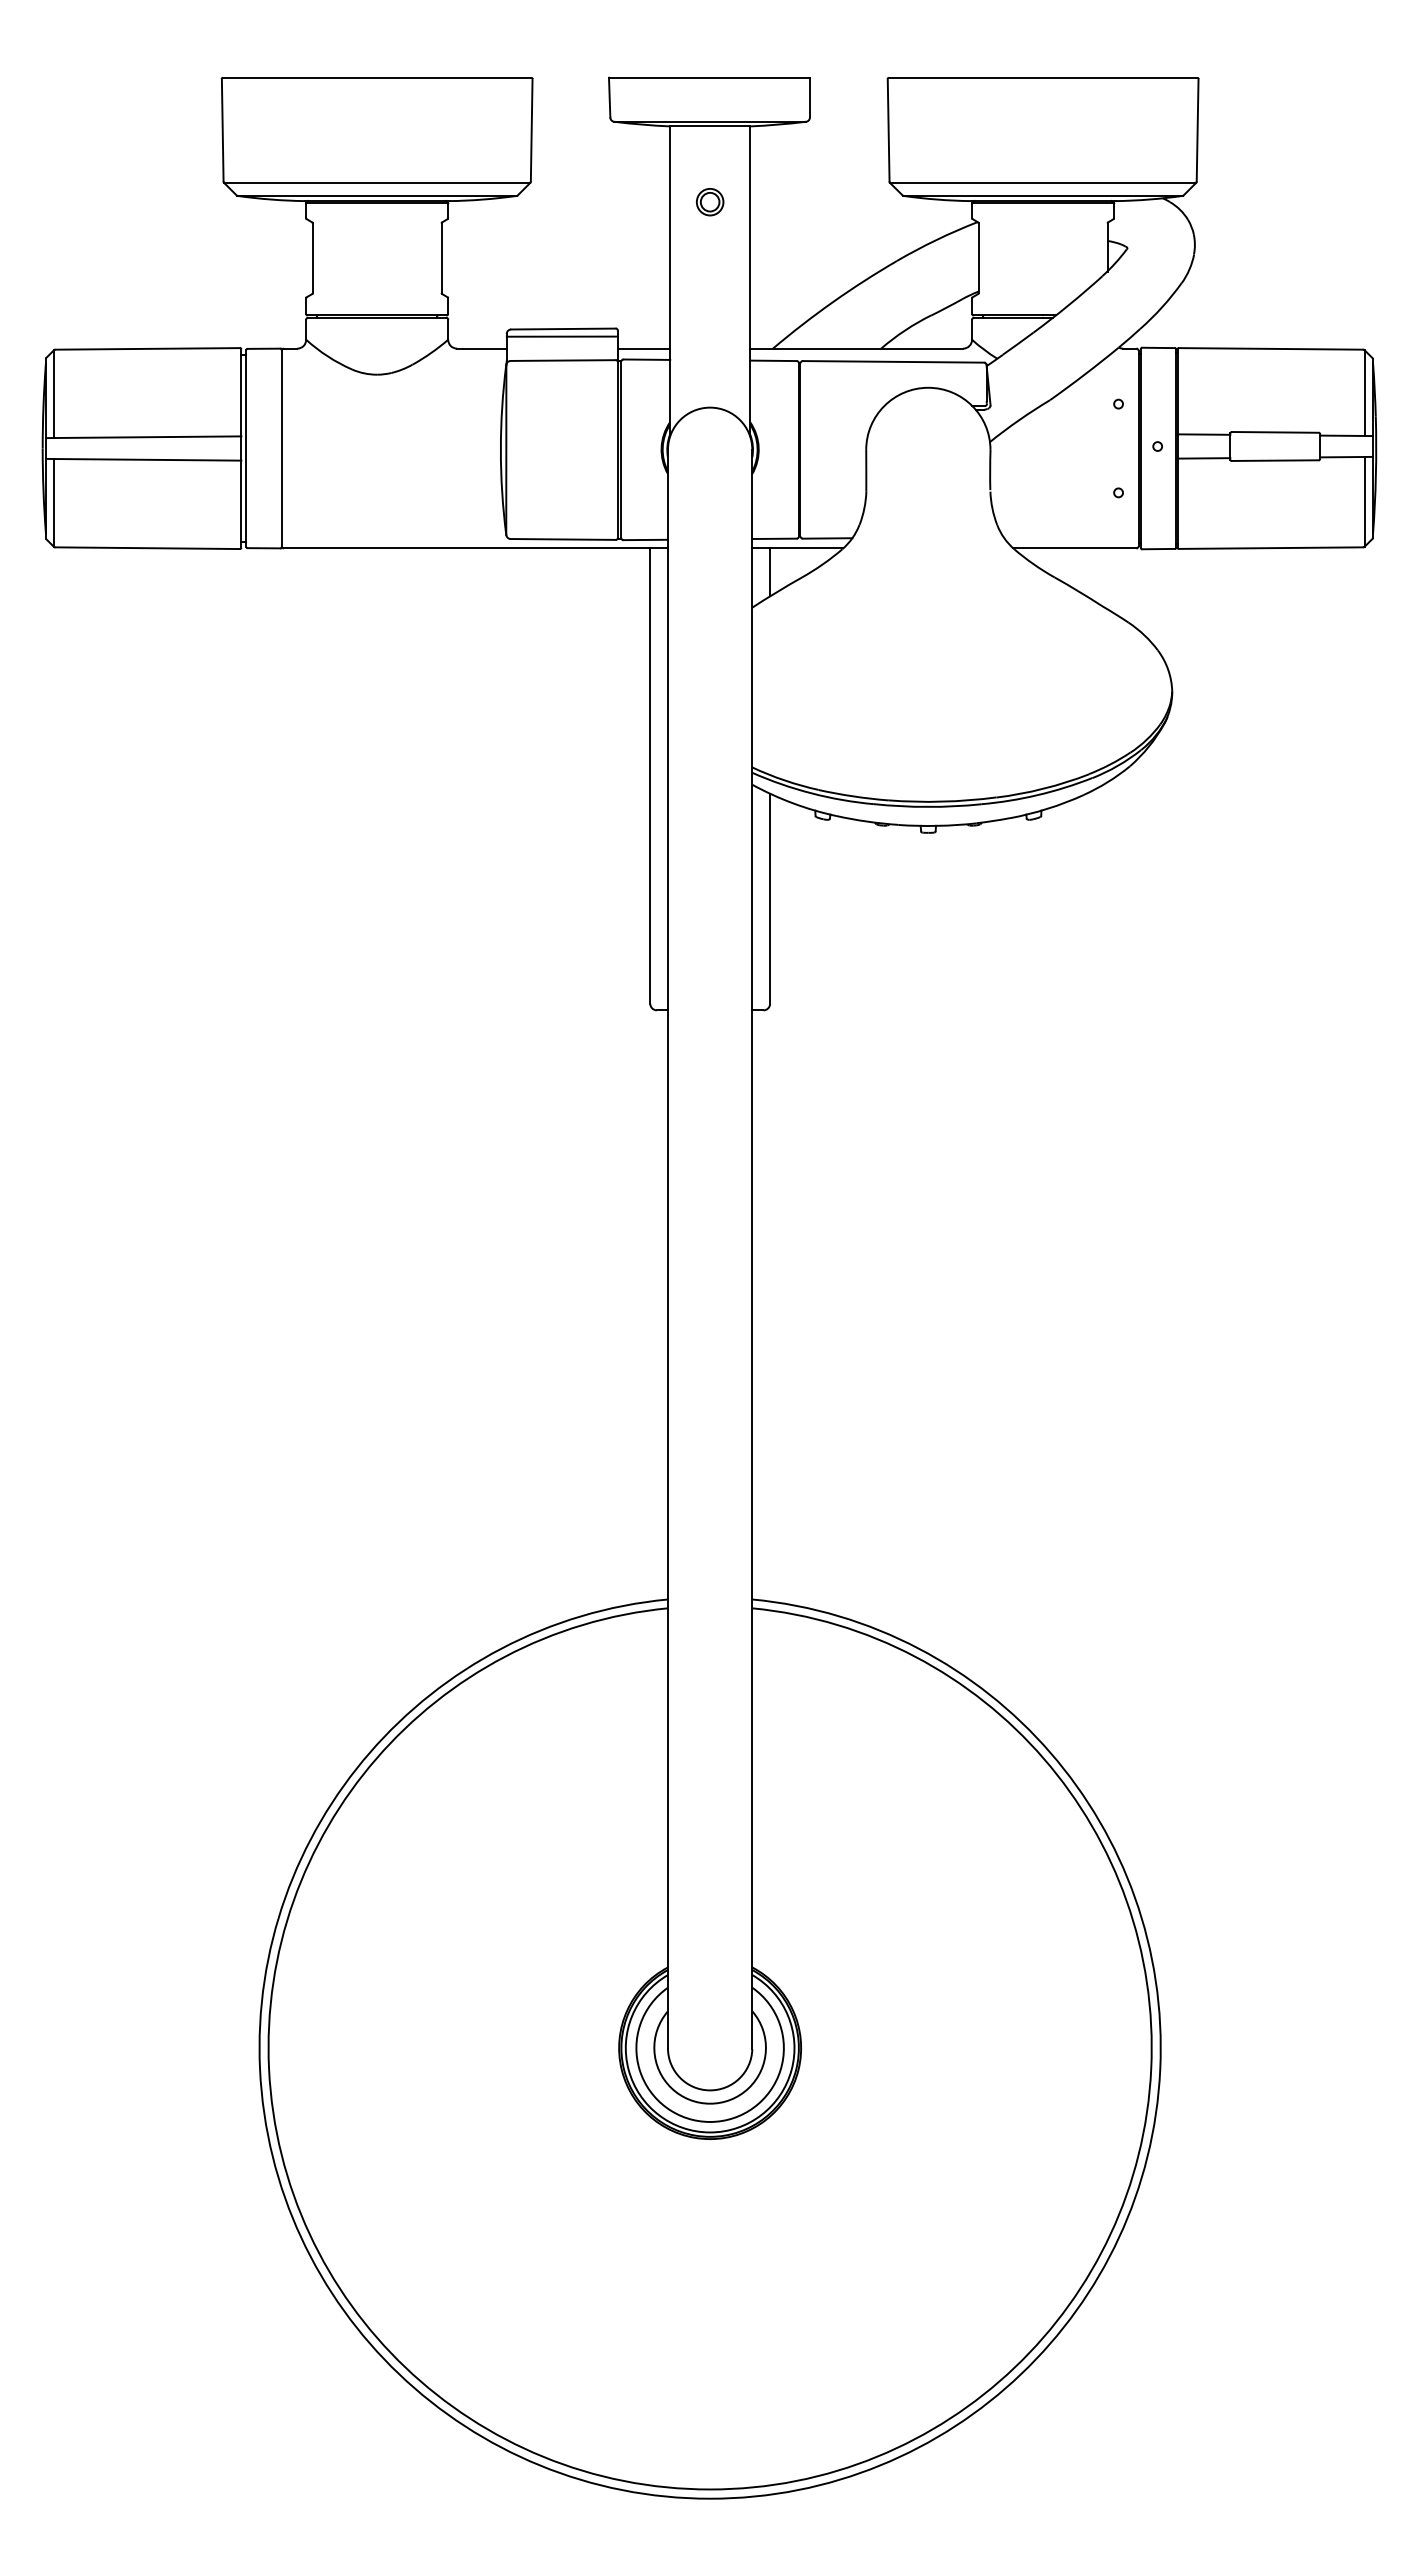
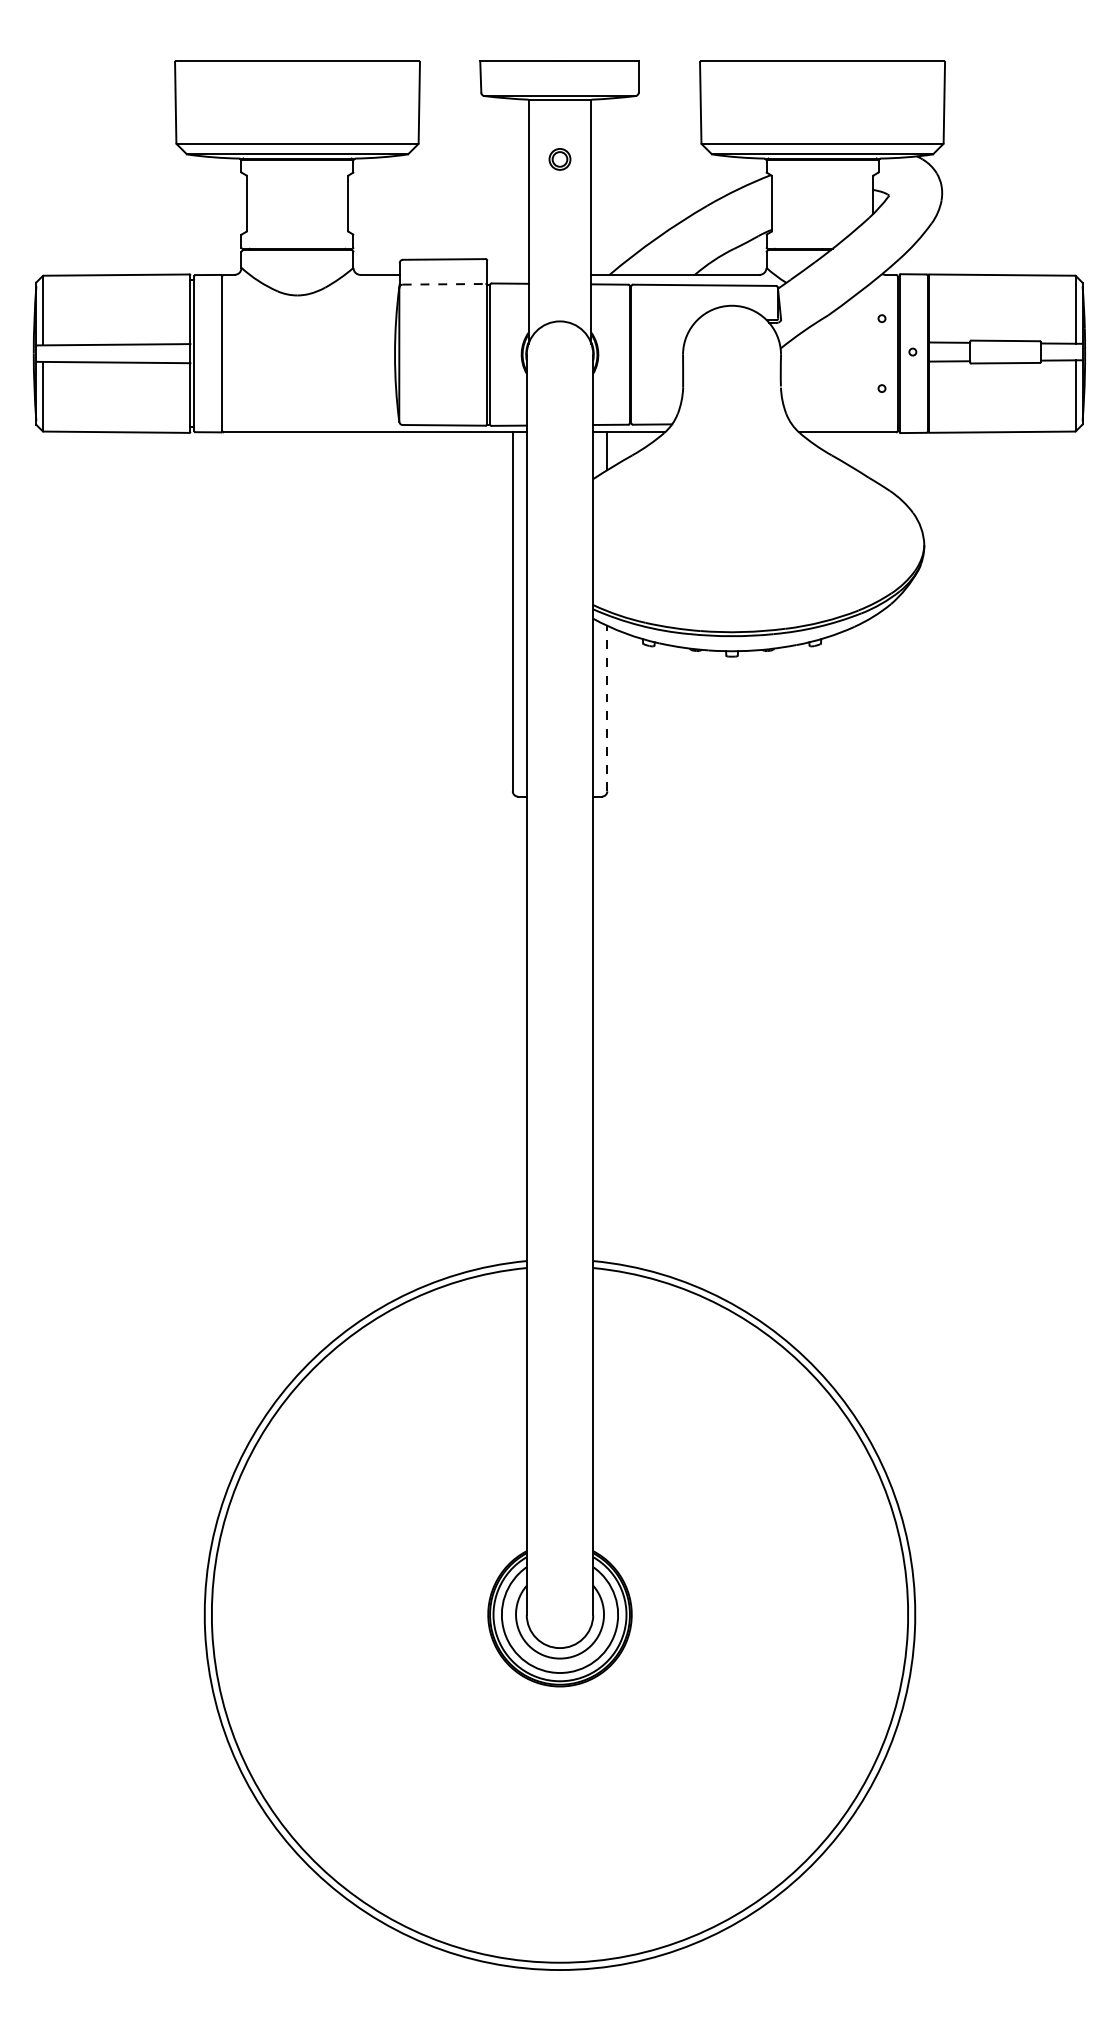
line: (561, 336) -> (442, 265), removed
line: (643, 348) -> (507, 274), removed
line: (563, 360) -> (444, 284), solid -> dashed
line: (770, 898) -> (607, 708), solid -> dashed

